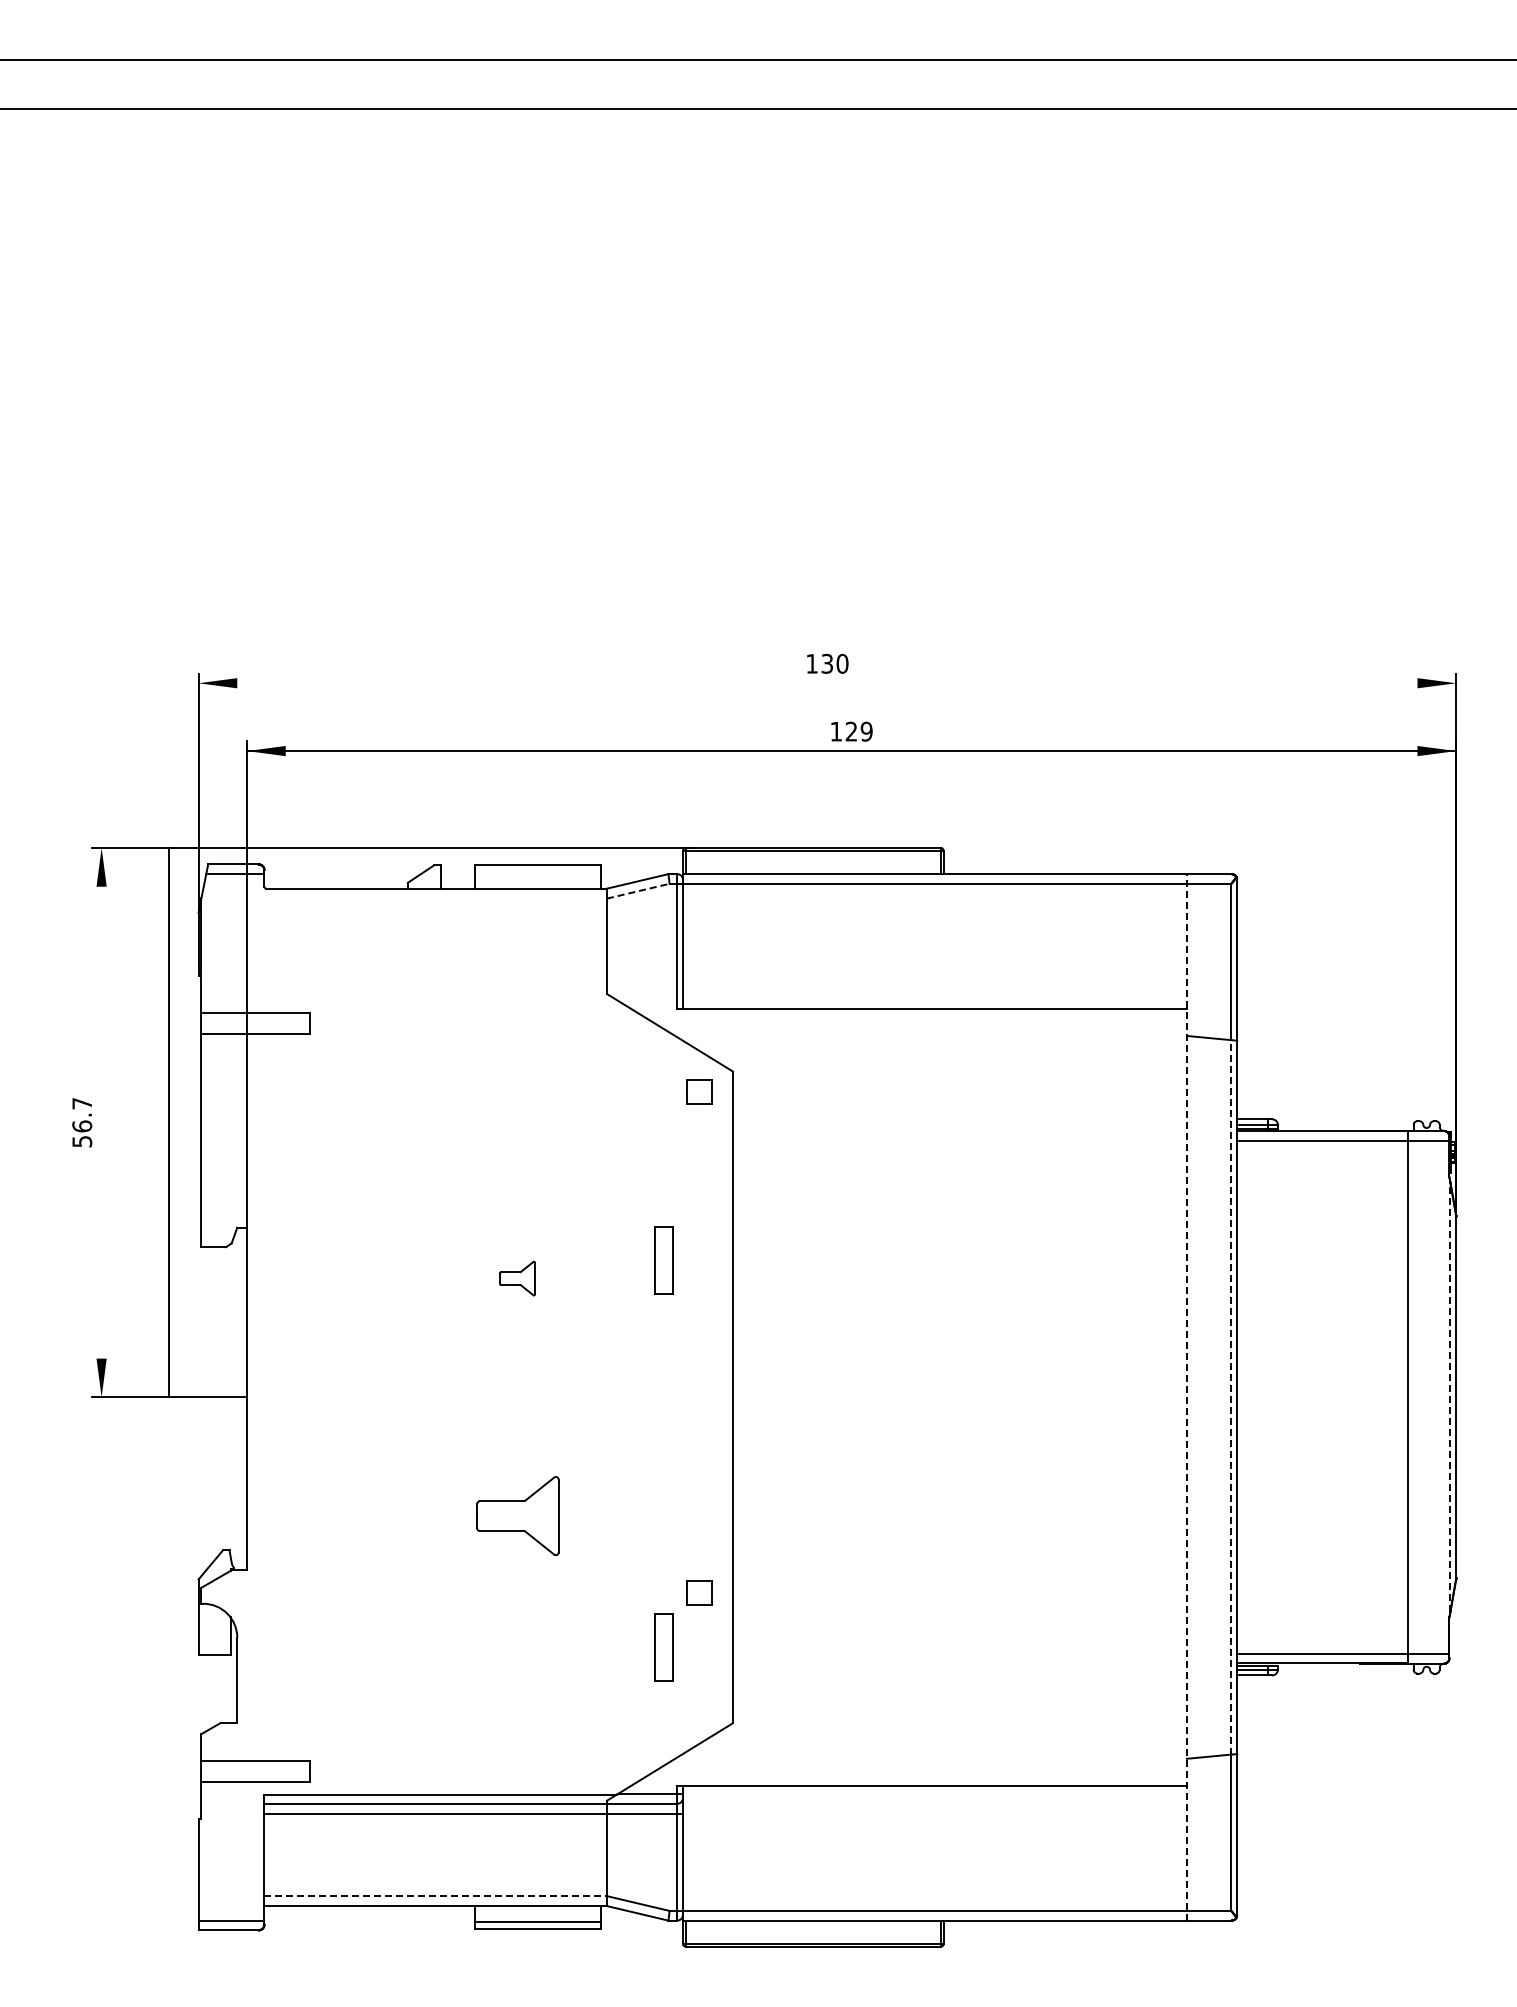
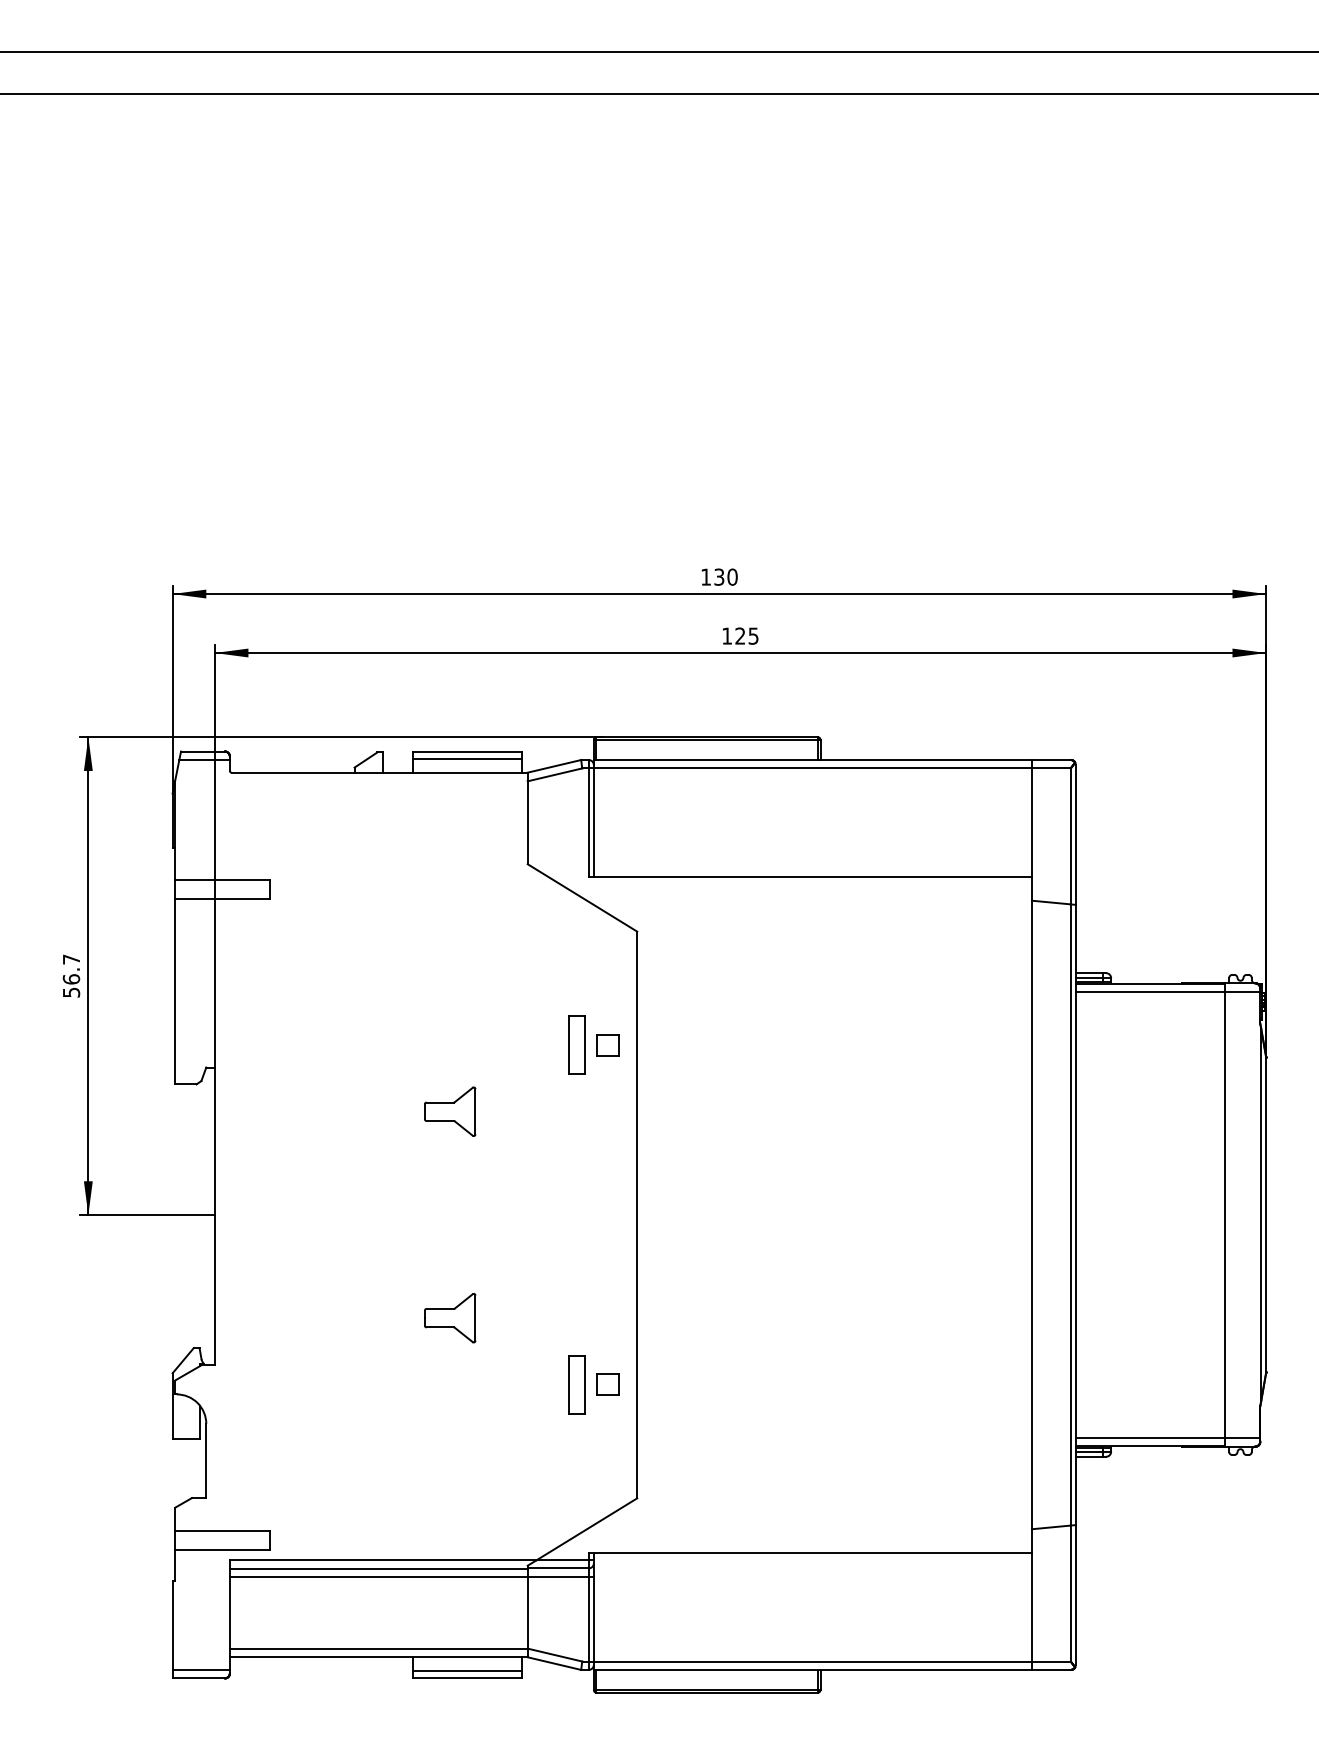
line: (827, 683) -> (719, 594), added
text: (866, 731) -> (753, 635), 129 -> 125
line: (537, 872) -> (467, 758), added
line: (638, 891) -> (555, 775), dashed -> solid
part: (699, 1091) -> (608, 1044), moved
line: (168, 1122) -> (88, 975), moved
part: (663, 1260) -> (576, 1045), moved
part: (517, 1278) -> (449, 1111), size x1.67
line: (1186, 1396) -> (1031, 1214), dashed -> solid
line: (1231, 1396) -> (1070, 1214), dashed -> solid
line: (1450, 1396) -> (1261, 1214), dashed -> solid
part: (517, 1515) -> (449, 1317), size x0.71
part: (663, 1647) -> (576, 1384), moved
line: (436, 1896) -> (379, 1648), dashed -> solid

